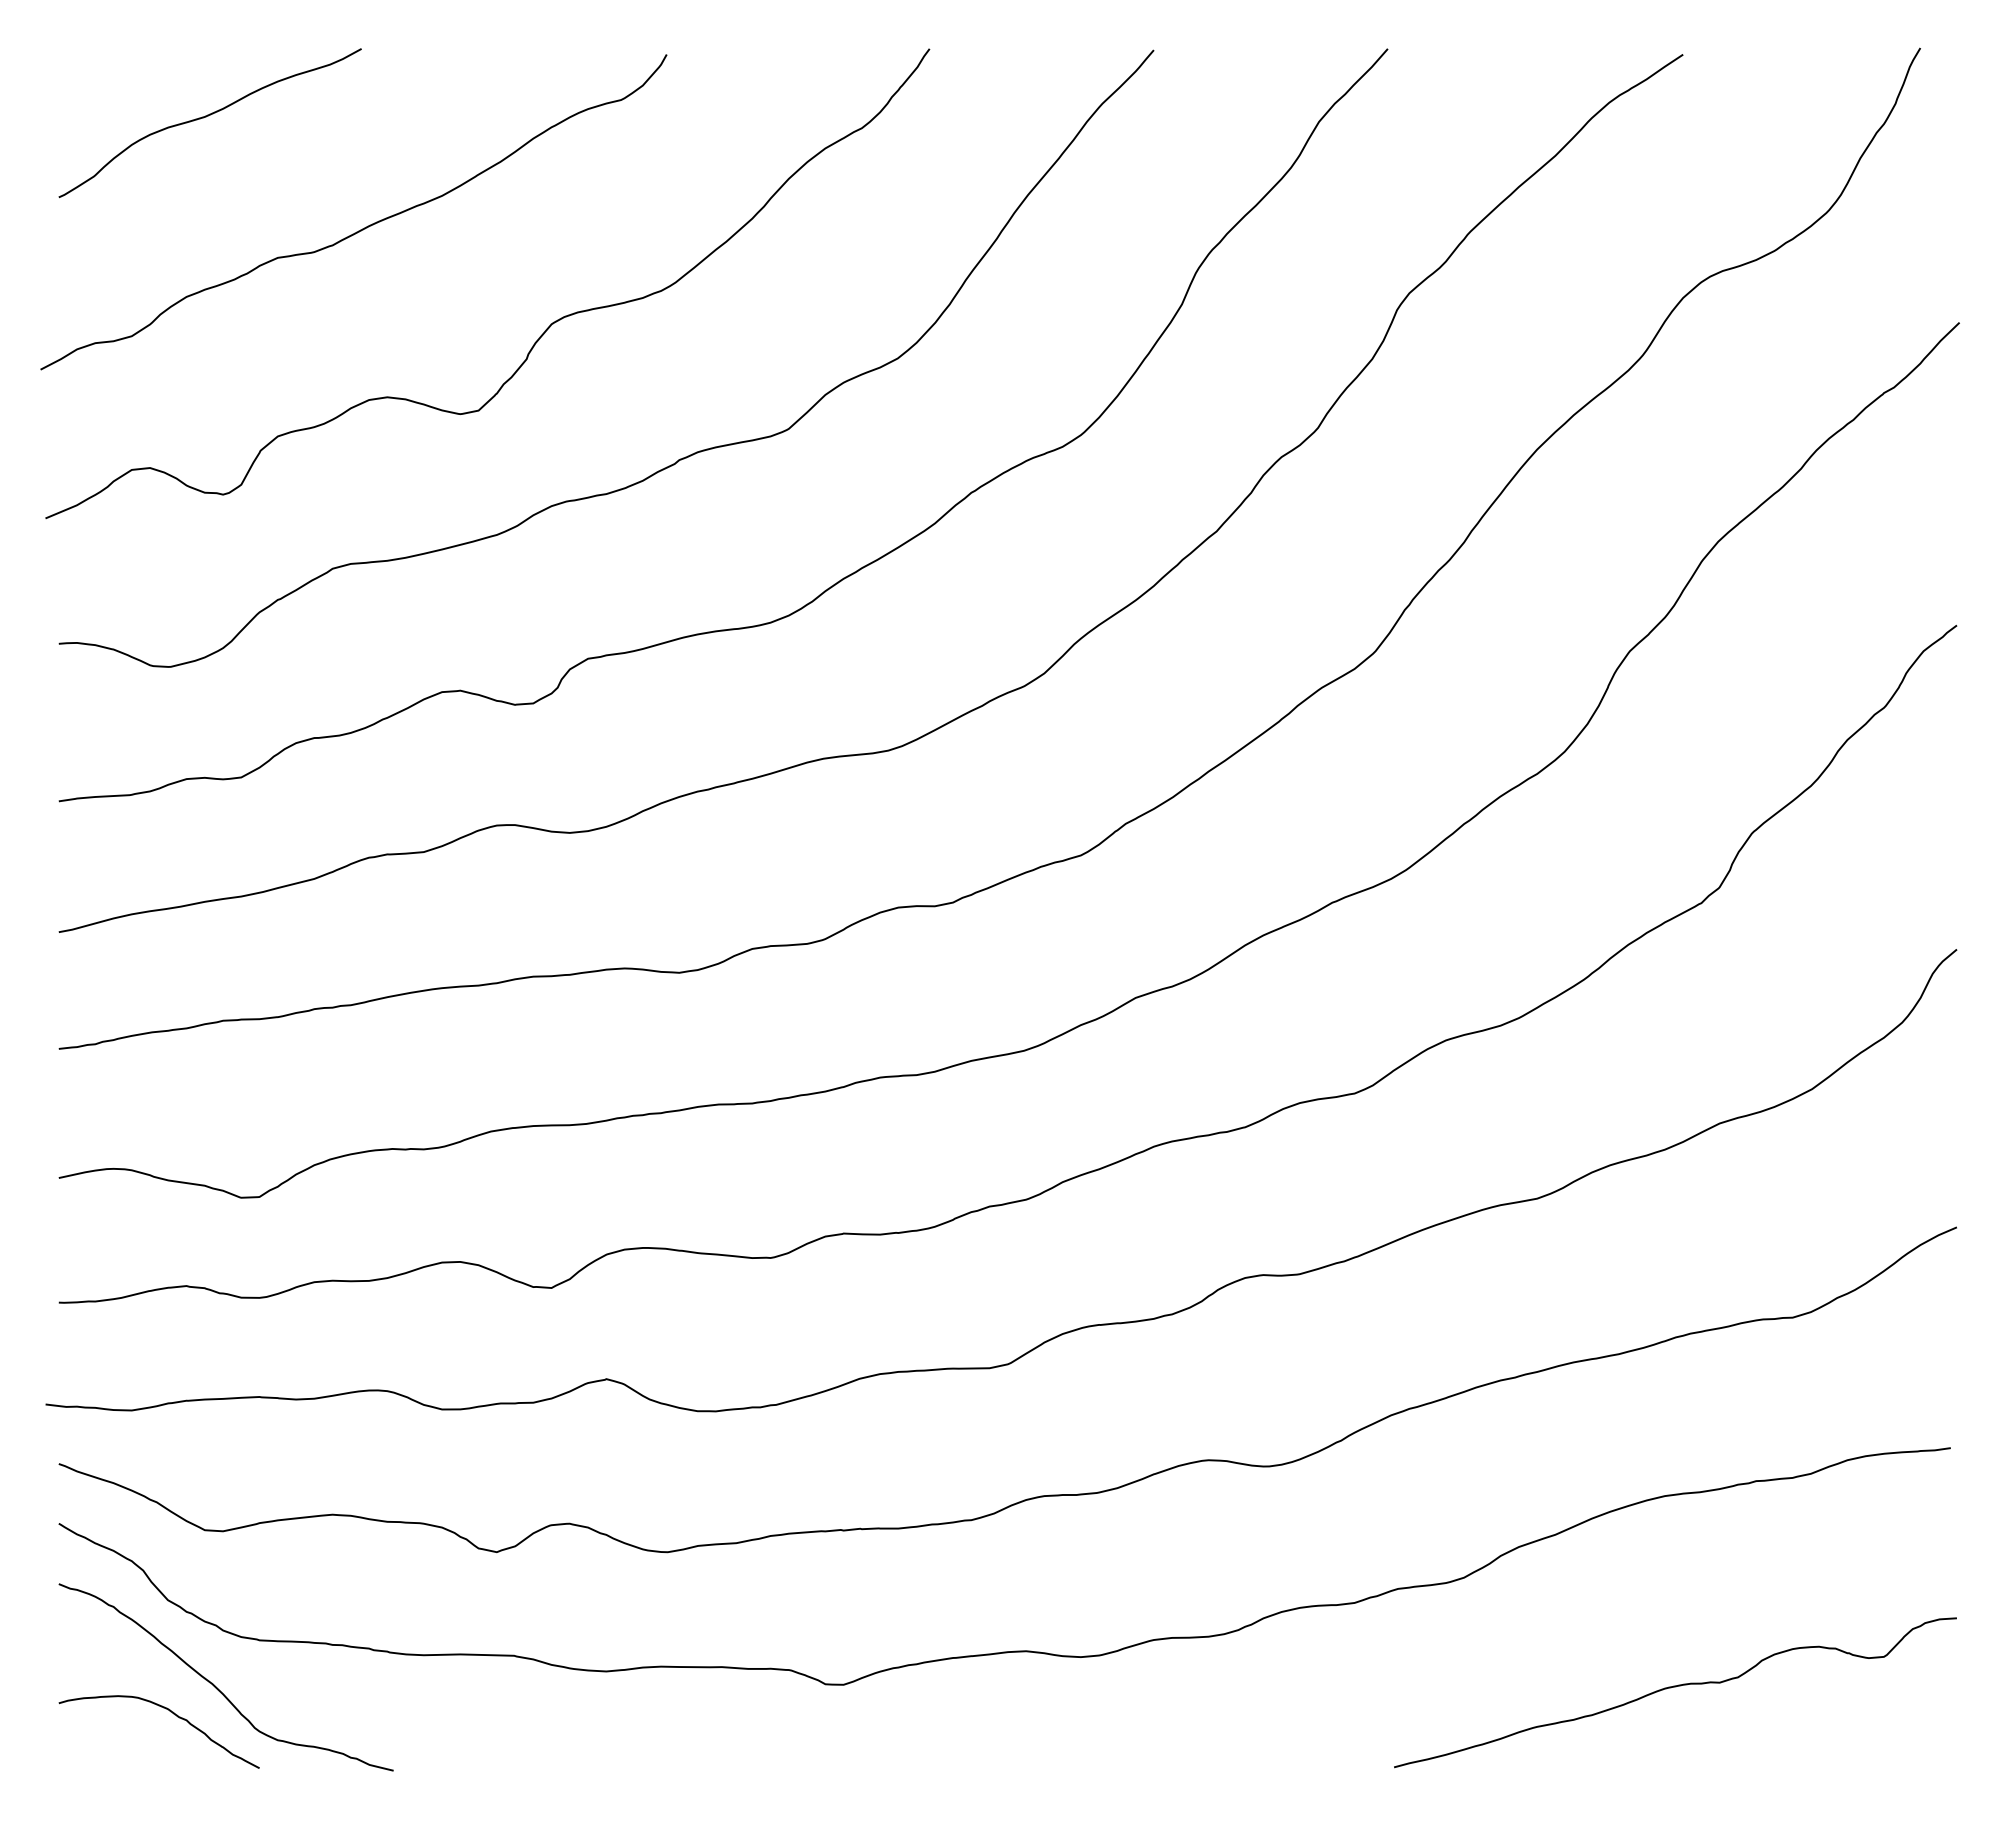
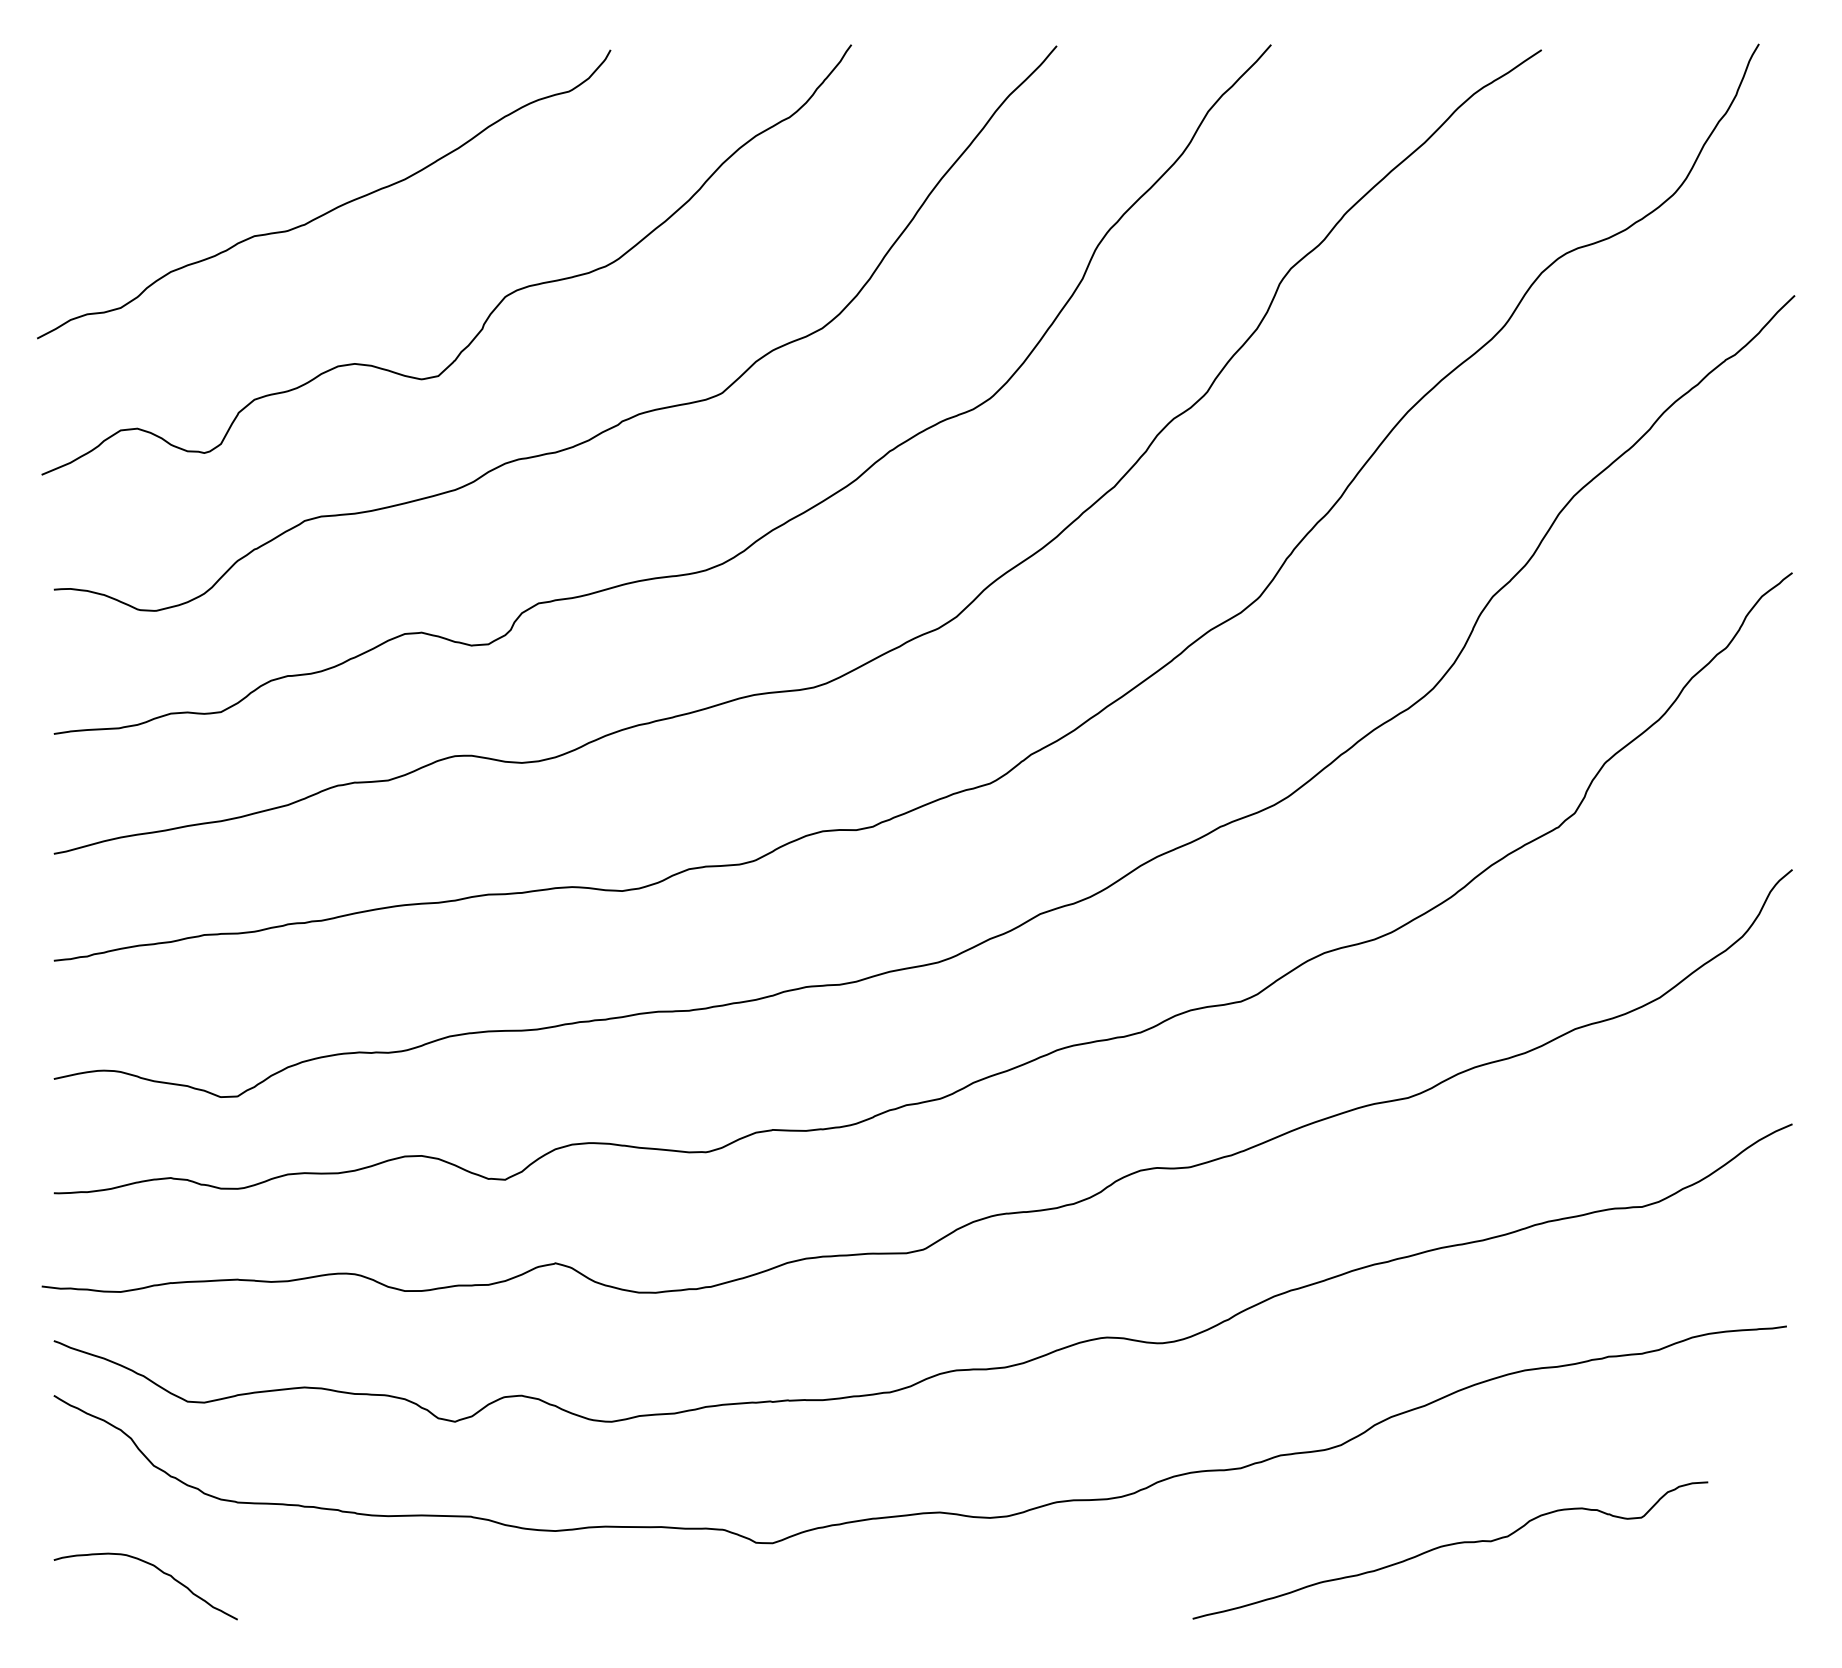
curve: (206, 117) -> (189, 107), removed
curve: (216, 1686) -> (198, 1544), removed
curve: (1675, 1687) -> (1450, 1545), moved

